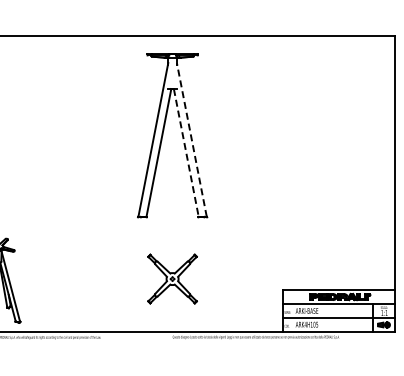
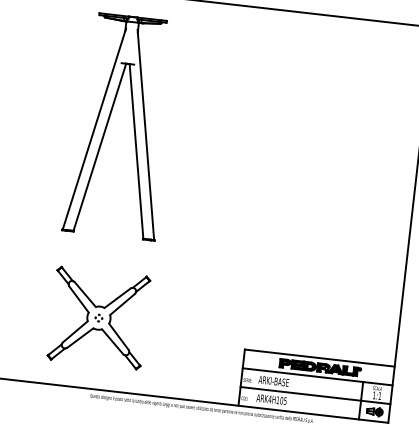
line: (191, 139) -> (145, 134), dashed -> solid
line: (186, 153) -> (136, 152), dashed -> solid
part: (172, 278) -> (98, 317), size x1.43

